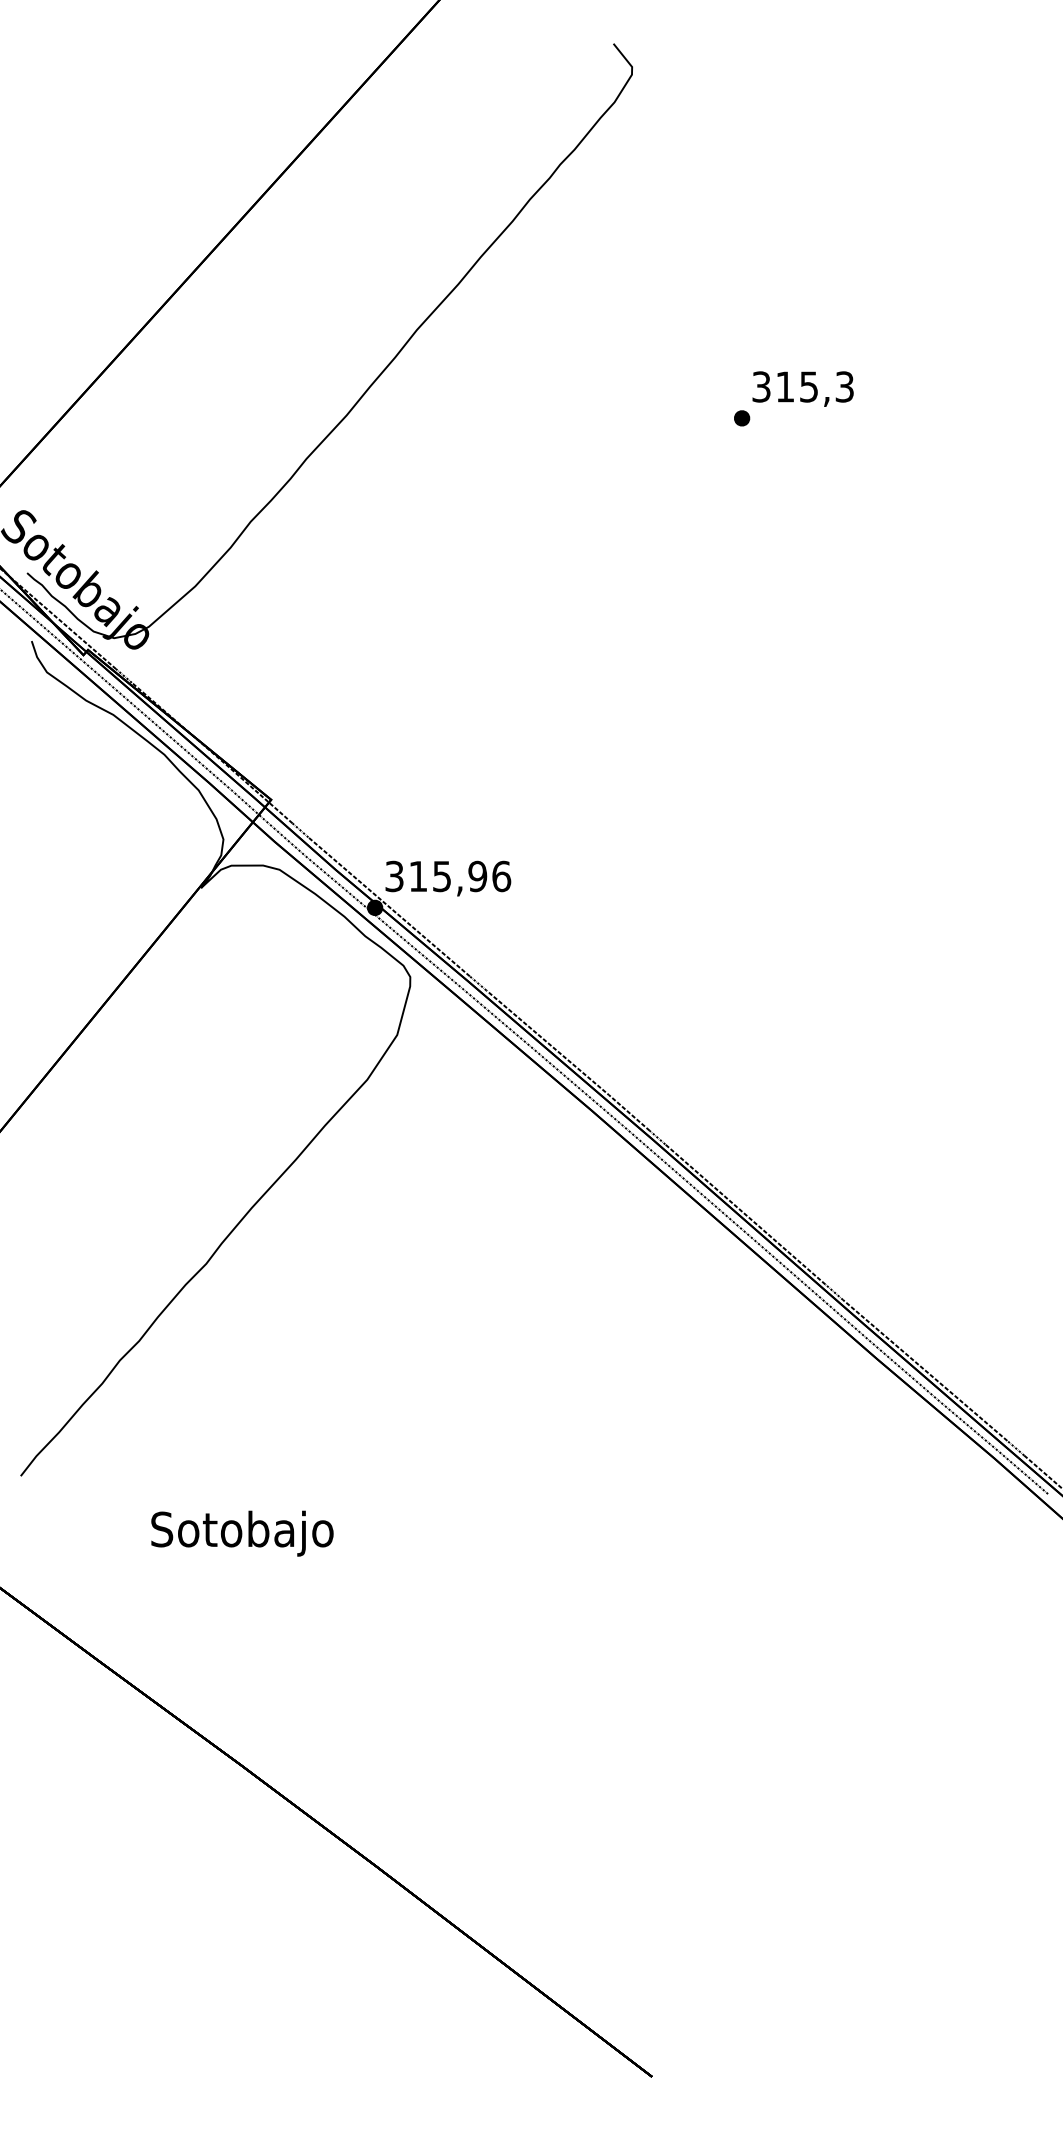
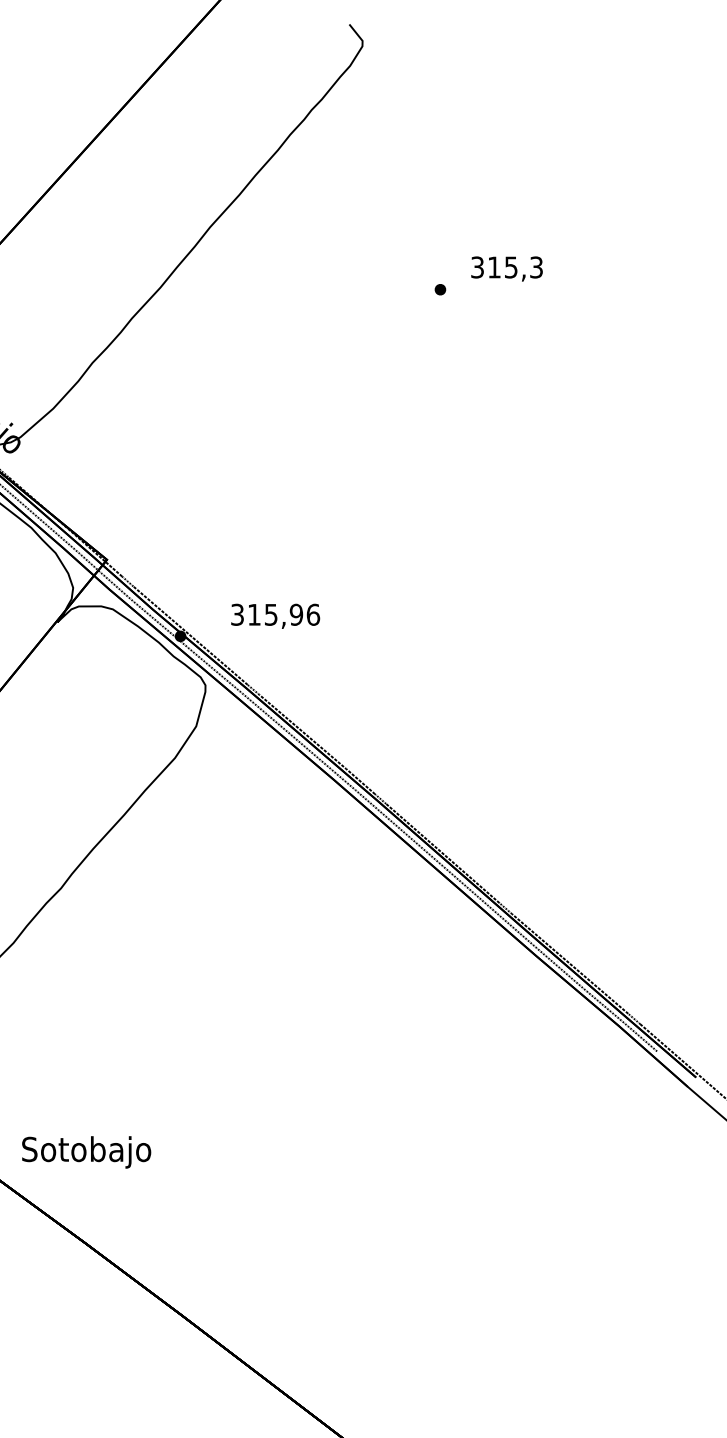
text: (802, 388) -> (506, 268), moved
text: (448, 878) -> (275, 616), moved
text: (242, 1533) -> (86, 1152), moved

